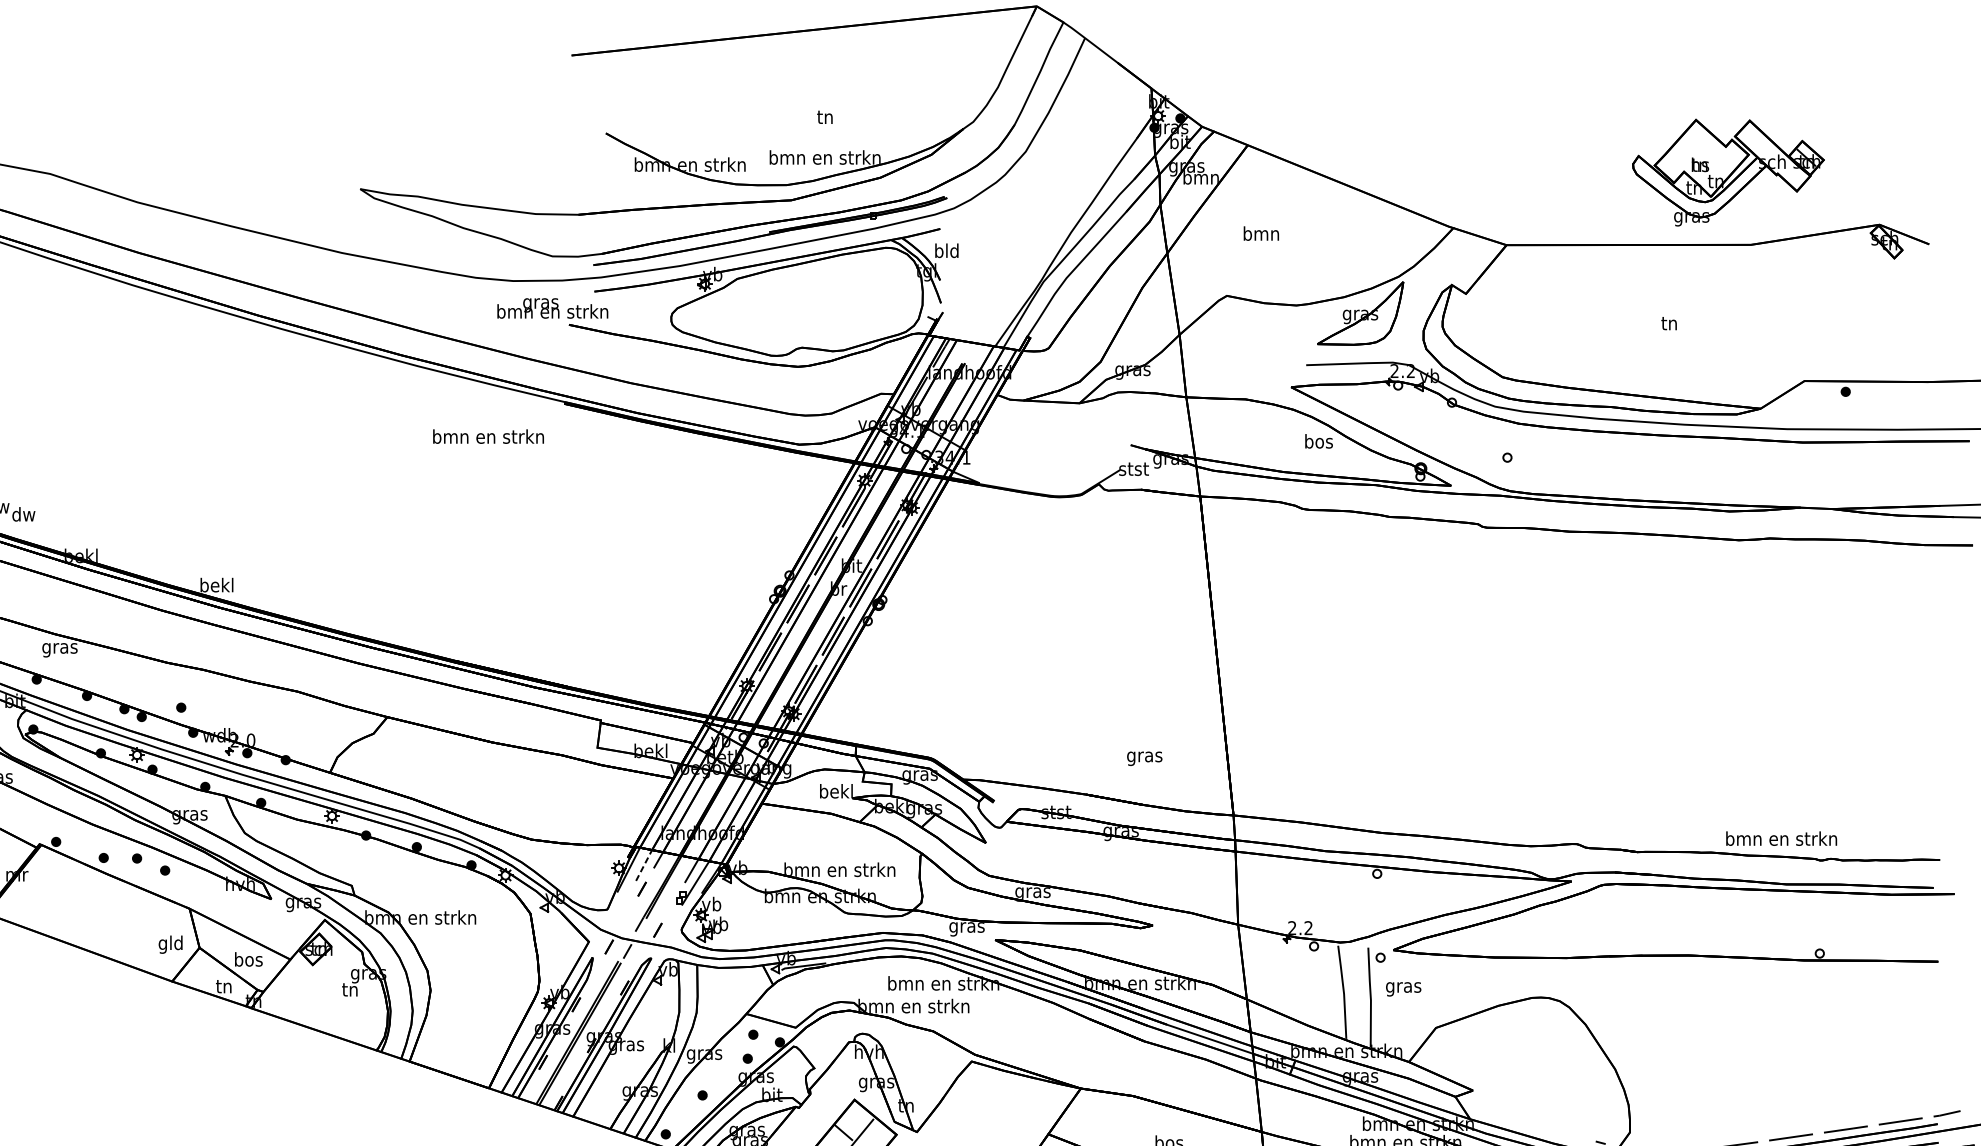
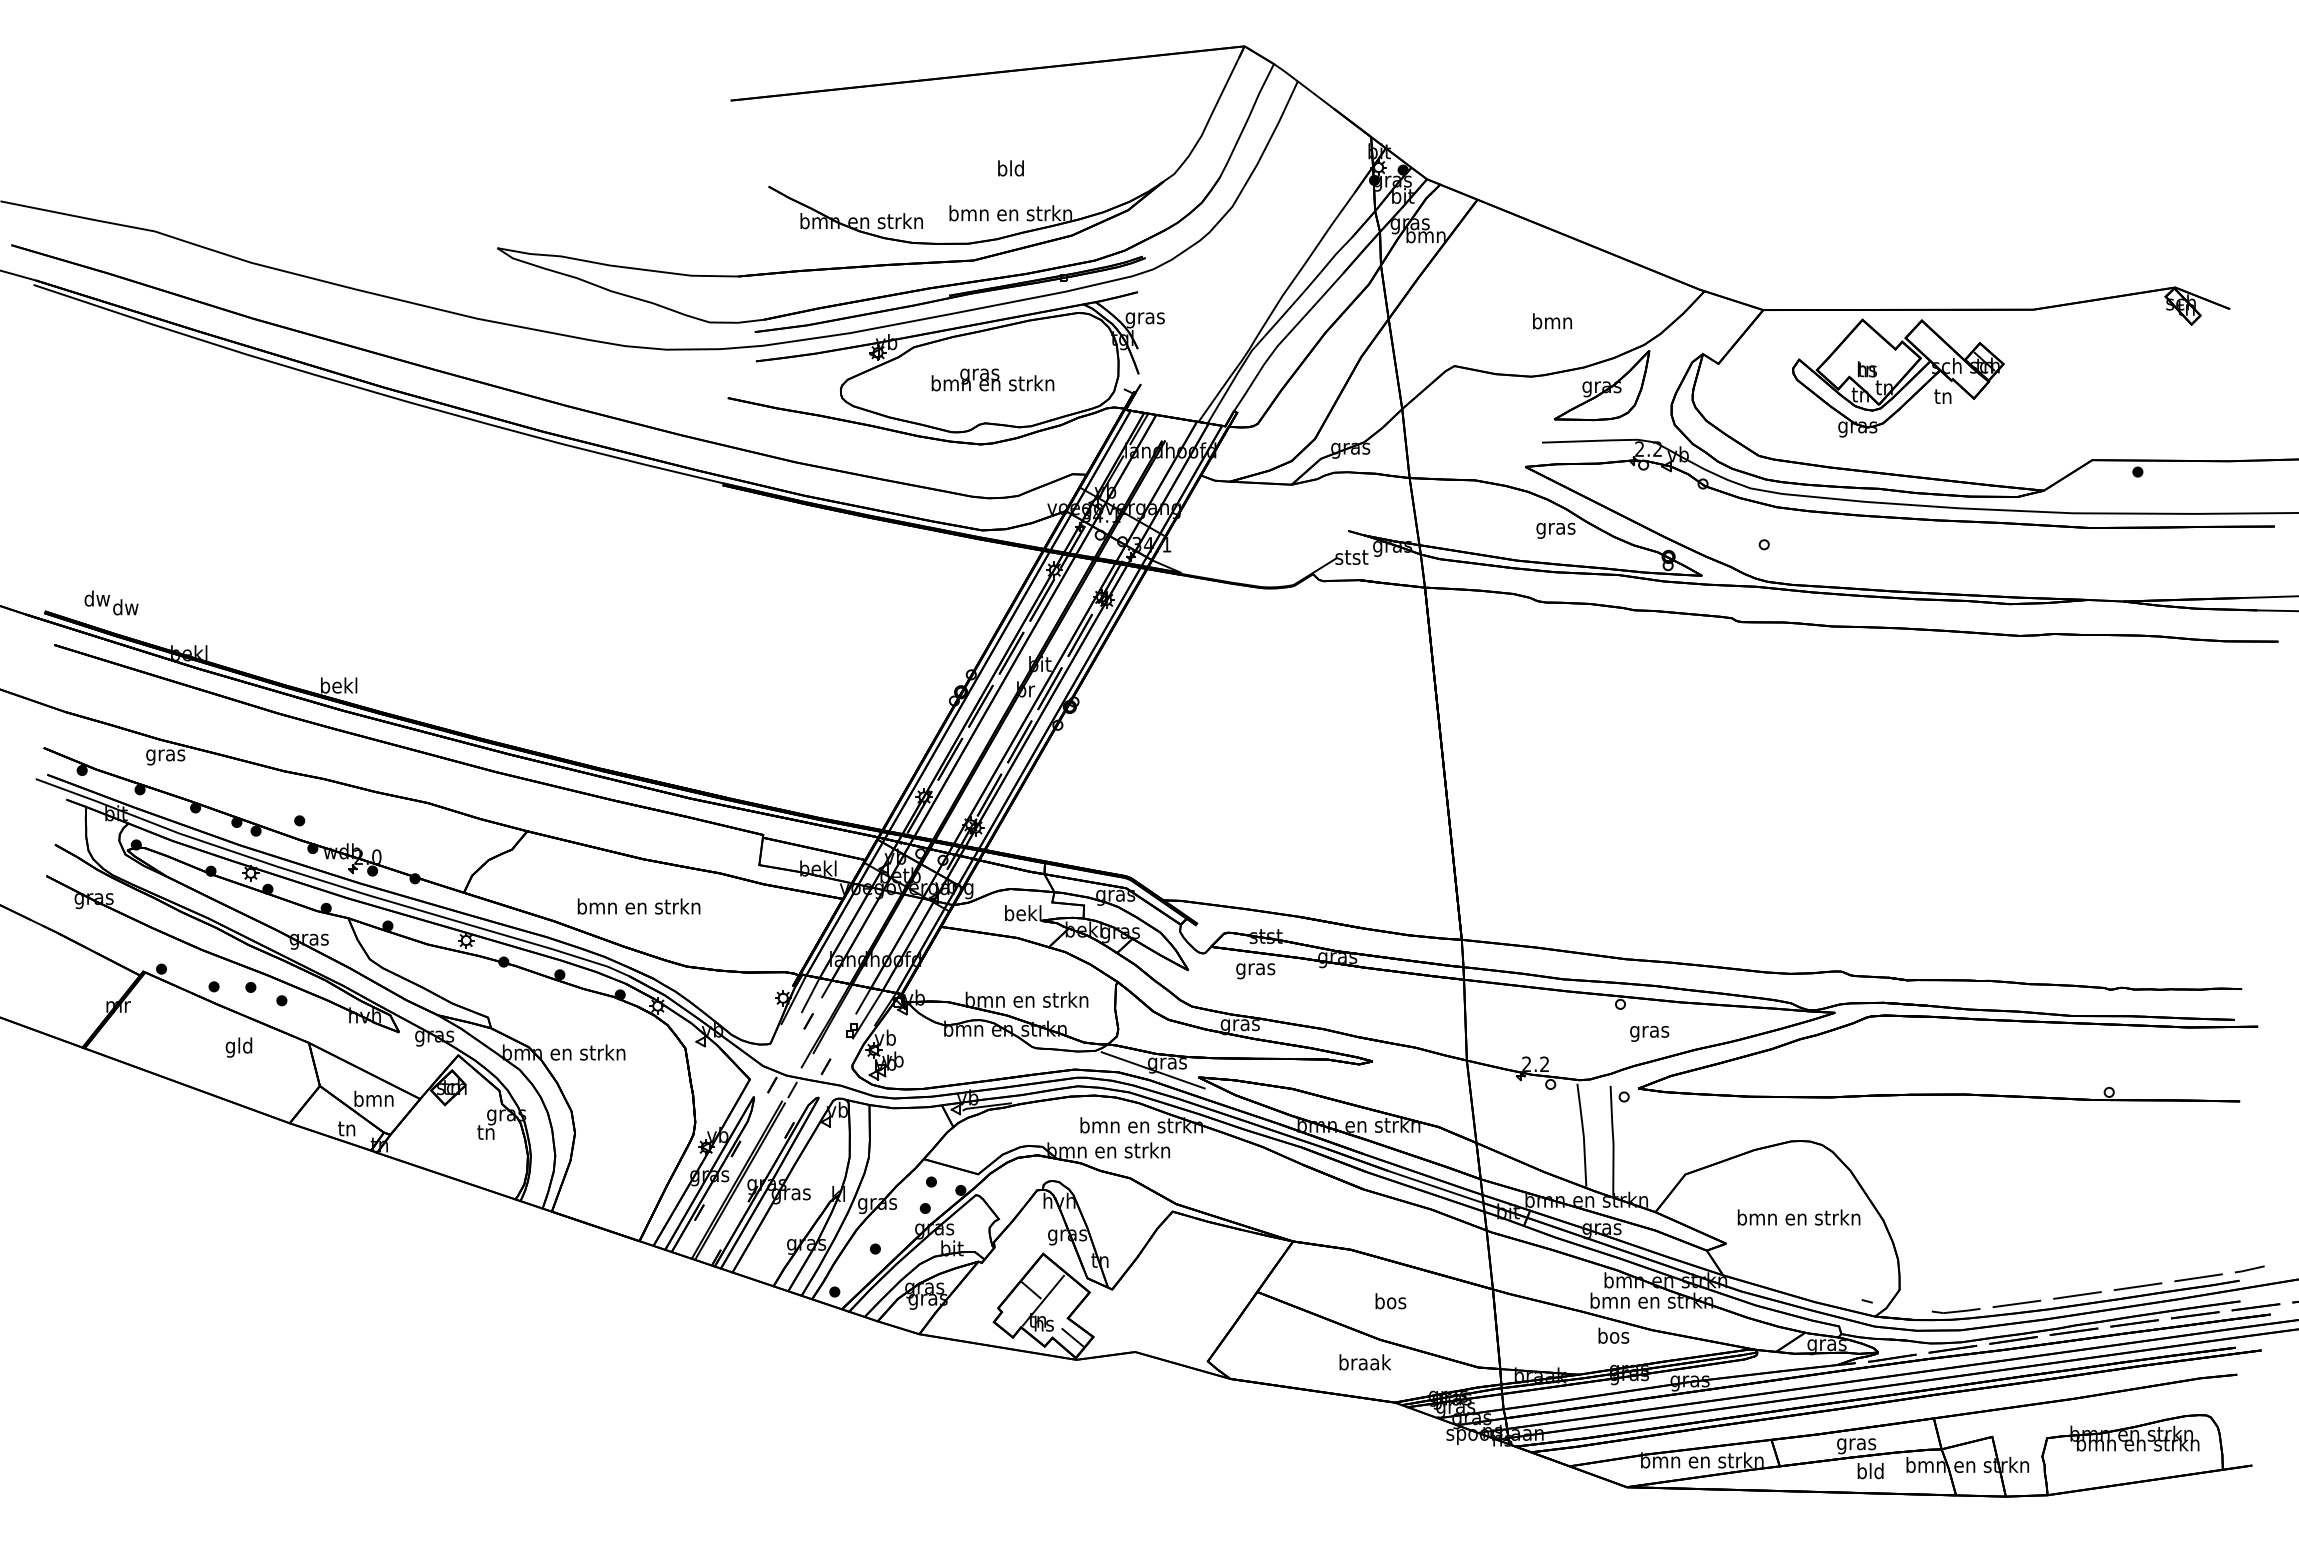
text: (824, 116) -> (1010, 168), tn -> bld
part: (1728, 172) -> (1898, 377), moved
text: (1261, 233) -> (1552, 321), moved
text: (946, 252) -> (1144, 318), bld -> gras
text: (552, 308) -> (992, 379), moved
text: (488, 436) -> (638, 906), moved
text: (1318, 442) -> (1555, 528), bos -> gras
text: (1144, 758) -> (1255, 971), moved
text: (1781, 838) -> (1798, 1217), moved
line: (644, 864) -> (811, 994), dashed -> solid
line: (953, 933) -> (1152, 1070), added
text: (170, 944) -> (238, 1047), moved
text: (248, 959) -> (373, 1098), bos -> bmn
text: (1403, 988) -> (1649, 1033), moved

